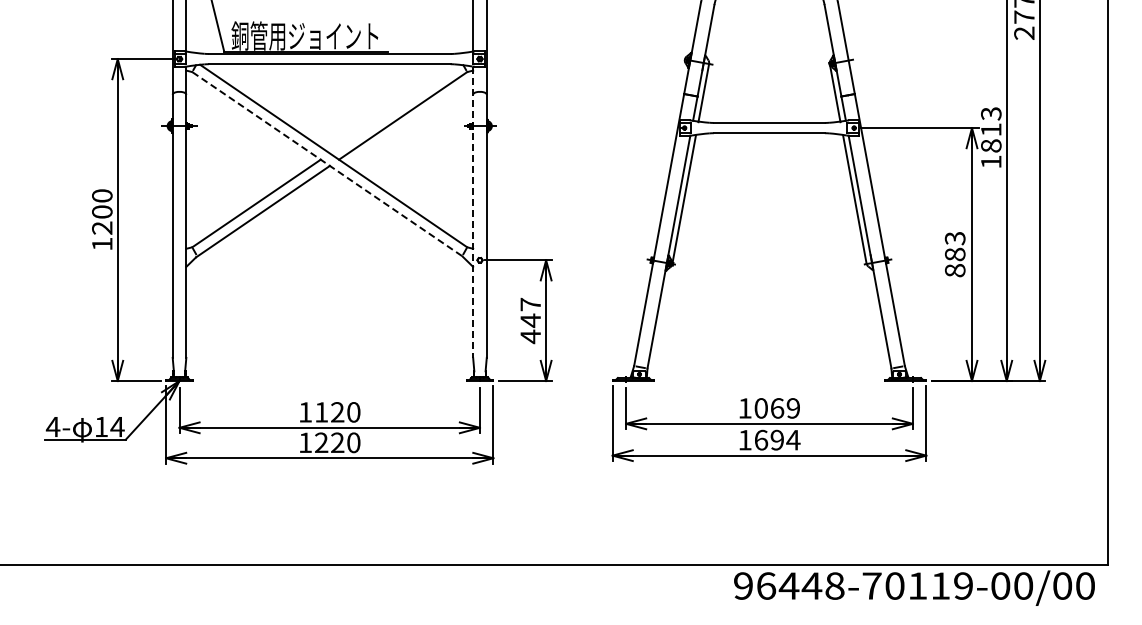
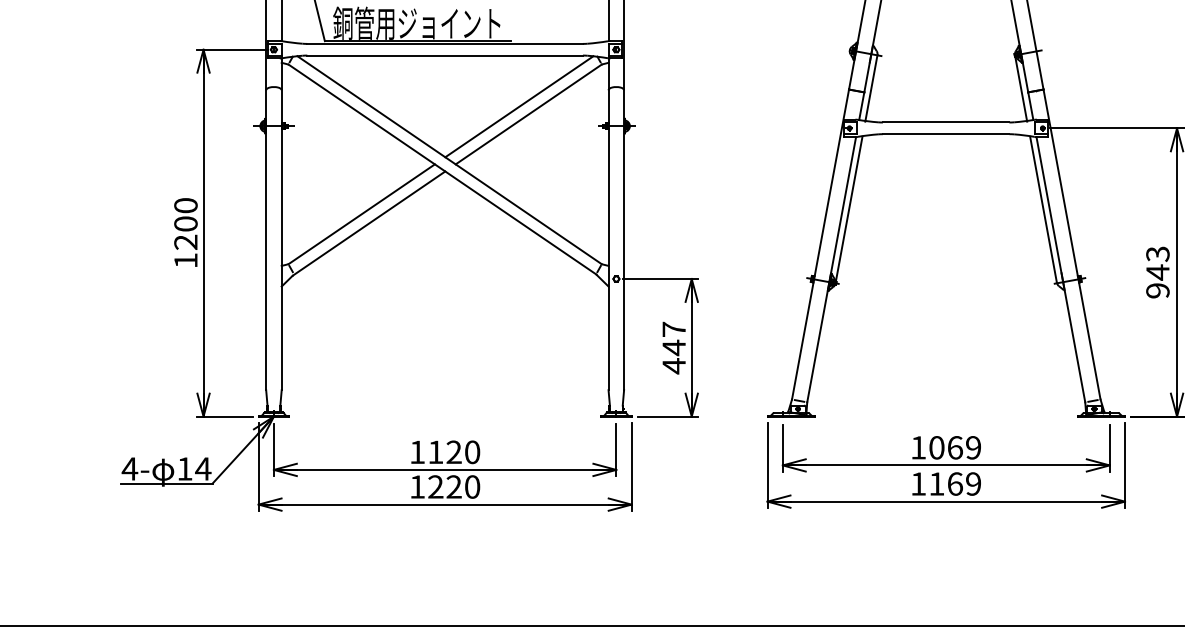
line: (394, 108) -> (518, 106), added
line: (327, 164) -> (442, 169), dashed -> solid
line: (473, 212) -> (608, 224), dashed -> solid
text: (954, 262) -> (1157, 281), 883 -> 943
text: (777, 439) -> (955, 483), 1694 -> 1169

